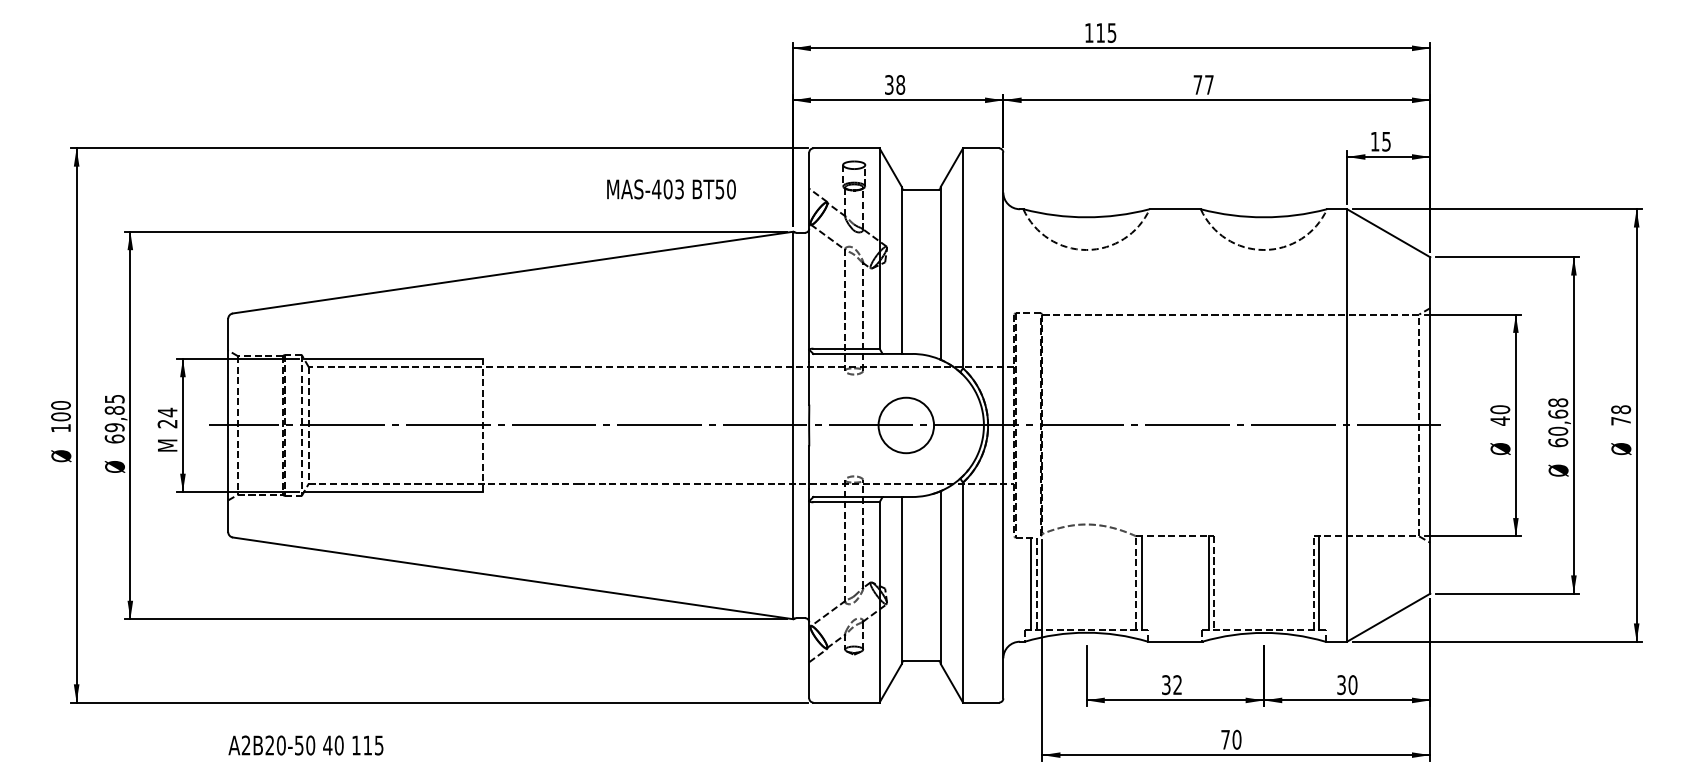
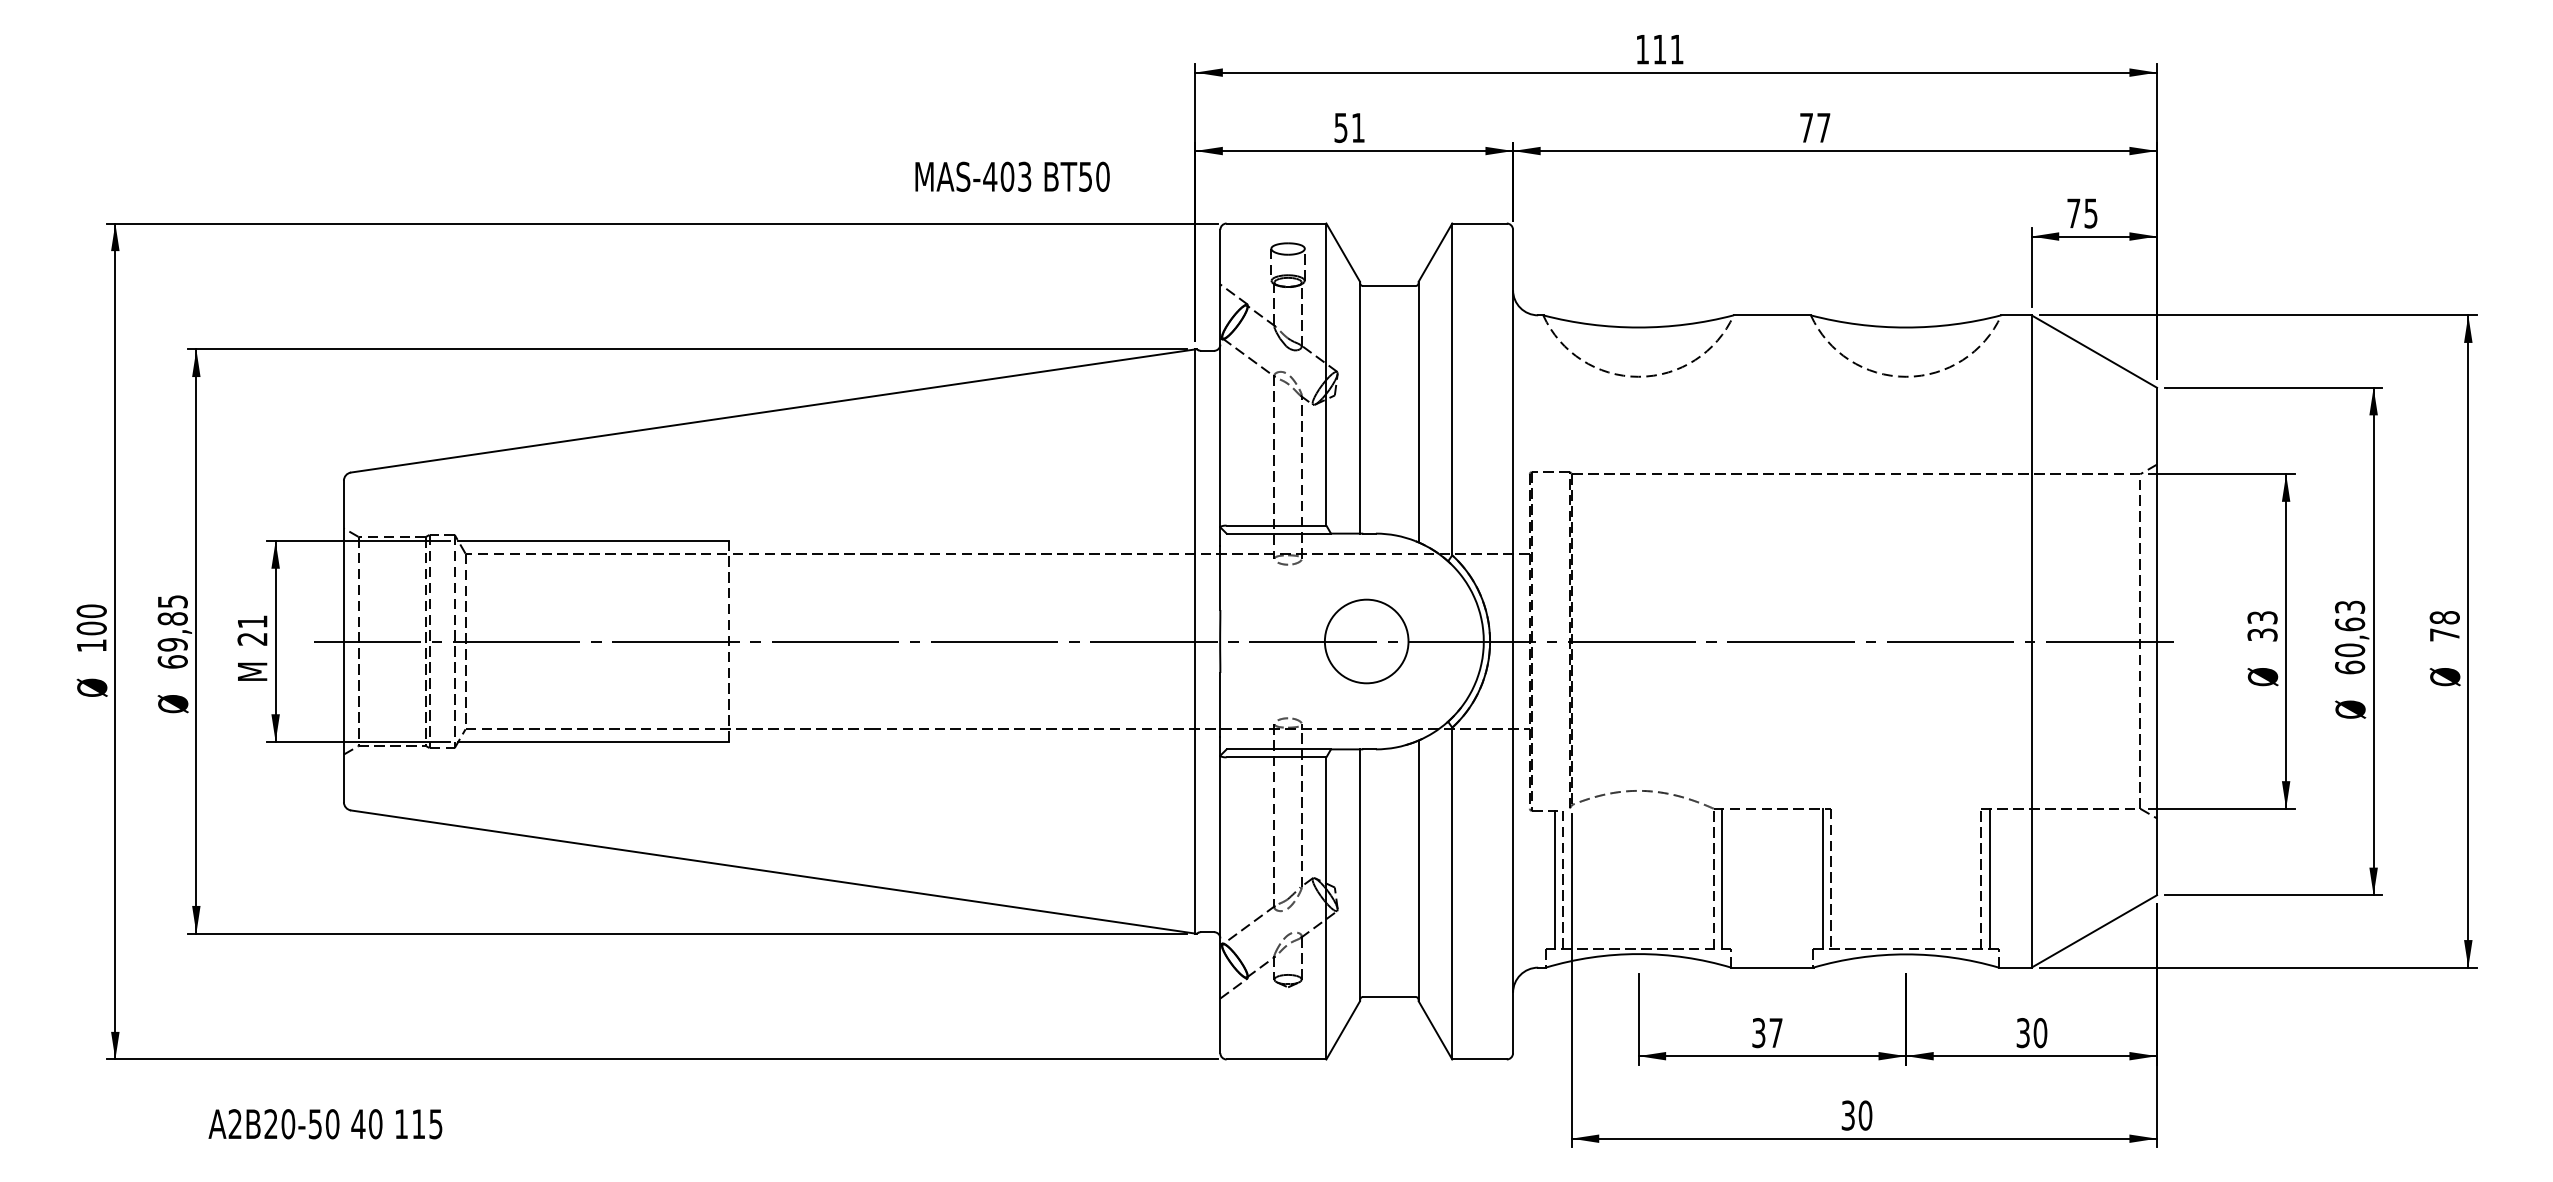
text: (1111, 32) -> (1676, 48), 115 -> 111
text: (895, 84) -> (1350, 127), 38 -> 51
text: (1375, 141) -> (2074, 213), 15 -> 75
text: (671, 189) -> (1012, 176), moved
text: (1558, 402) -> (2350, 606), 60,68 -> 60,63
text: (167, 412) -> (252, 621), 24 -> 21
text: (1500, 415) -> (2262, 626), 40 -> 33
text: (1177, 684) -> (1775, 1032), 32 -> 37
text: (1225, 739) -> (1848, 1115), 70 -> 30
text: (305, 745) -> (324, 1124), moved

